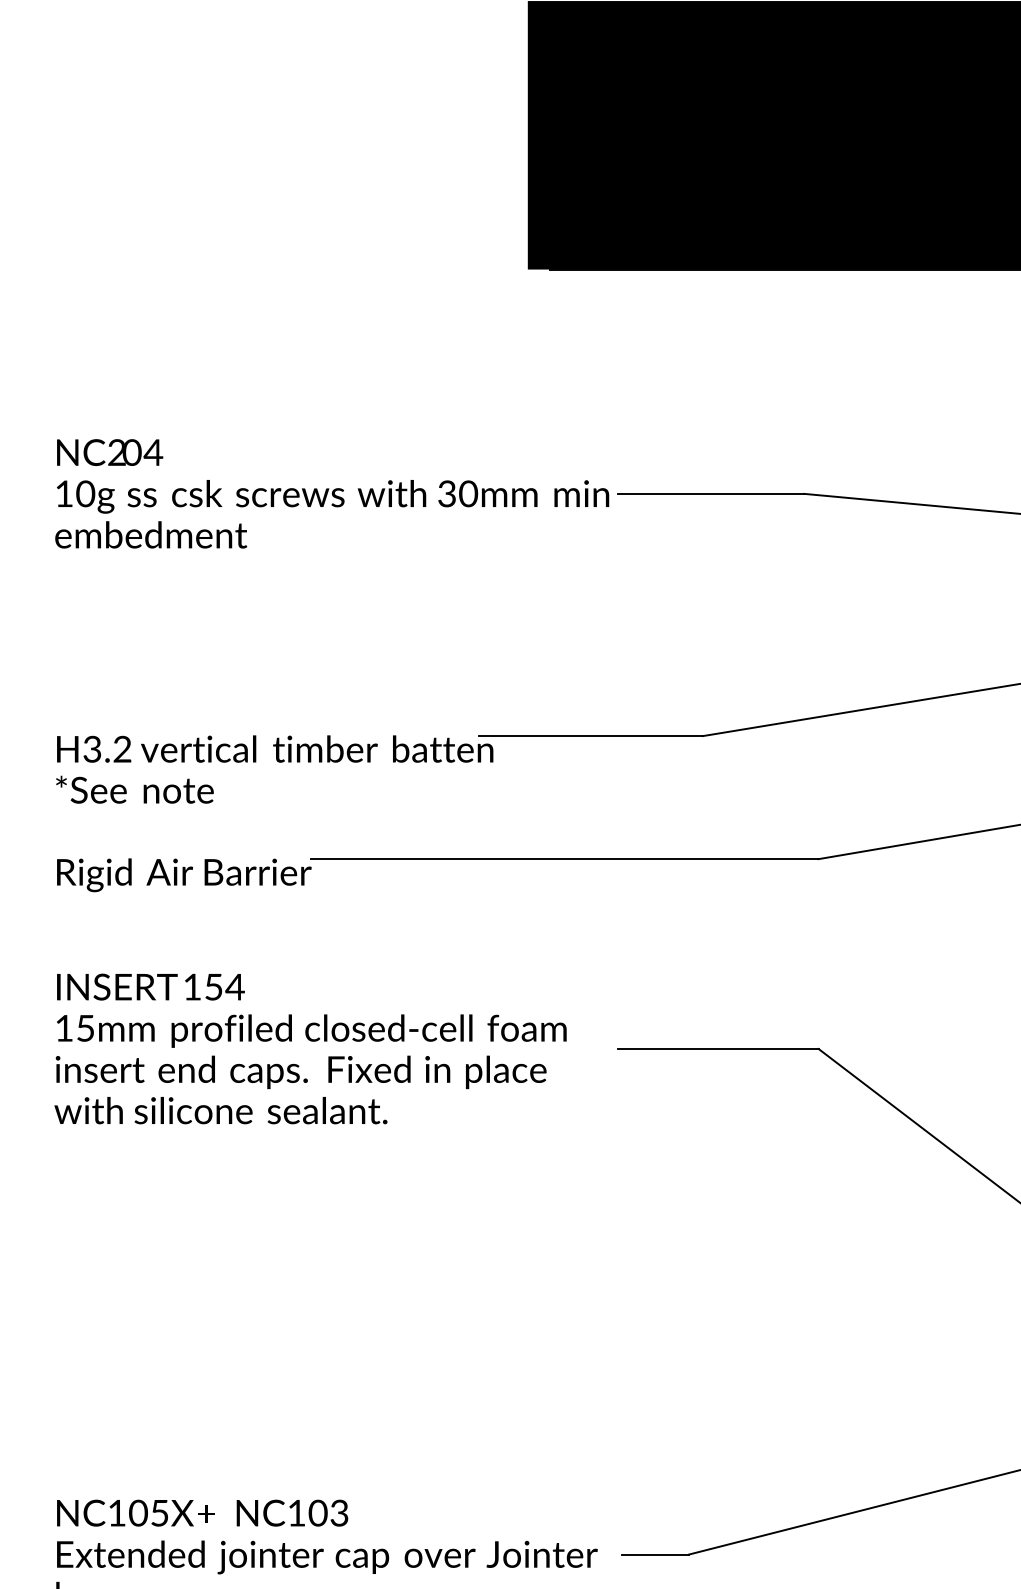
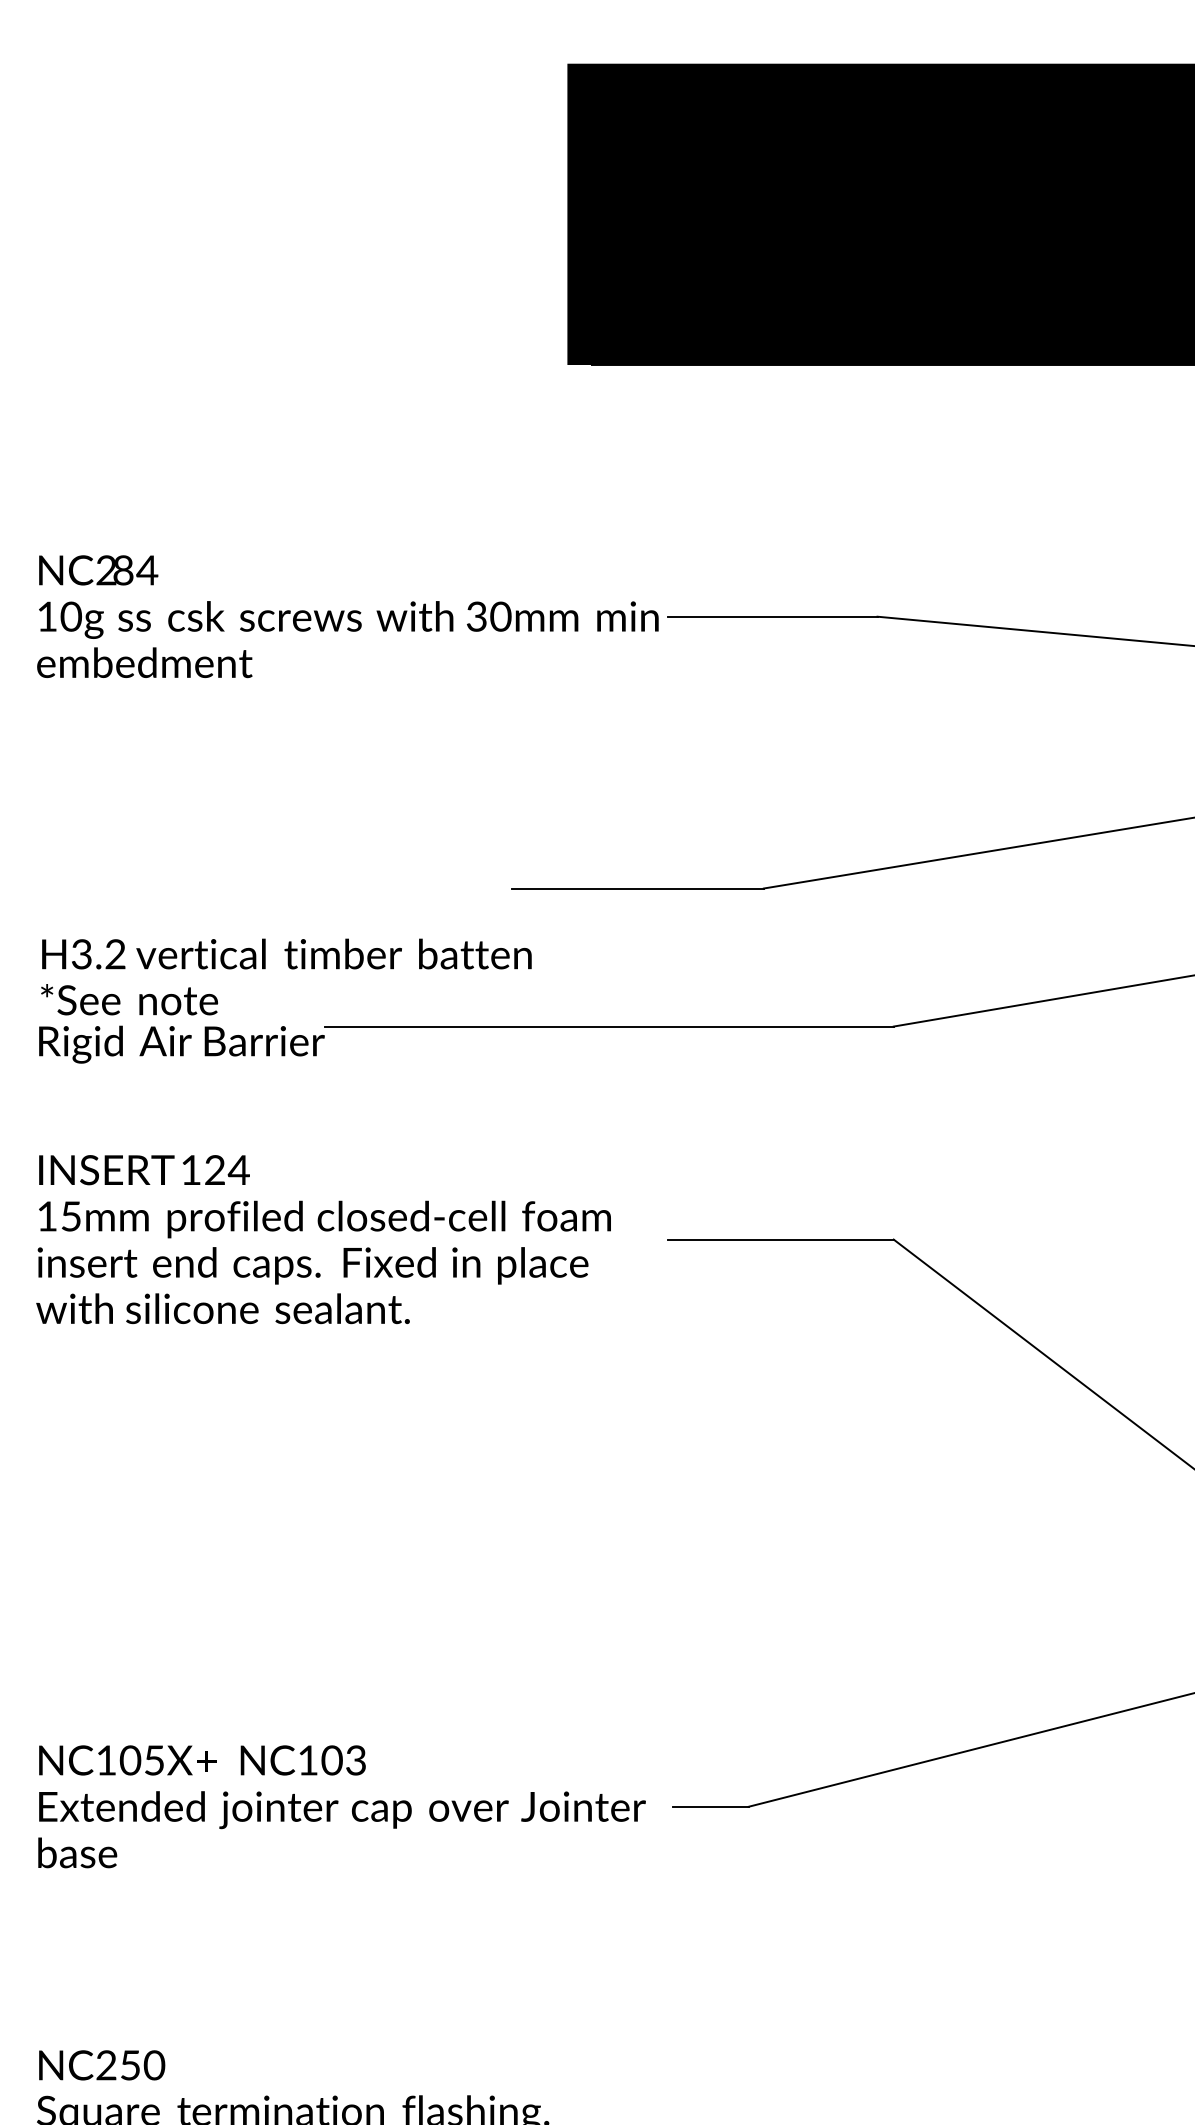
text: (132, 452) -> (123, 570), 04 -> 84
text: (274, 769) -> (286, 976), moved
text: (213, 987) -> (214, 1170), 154 -> 124

